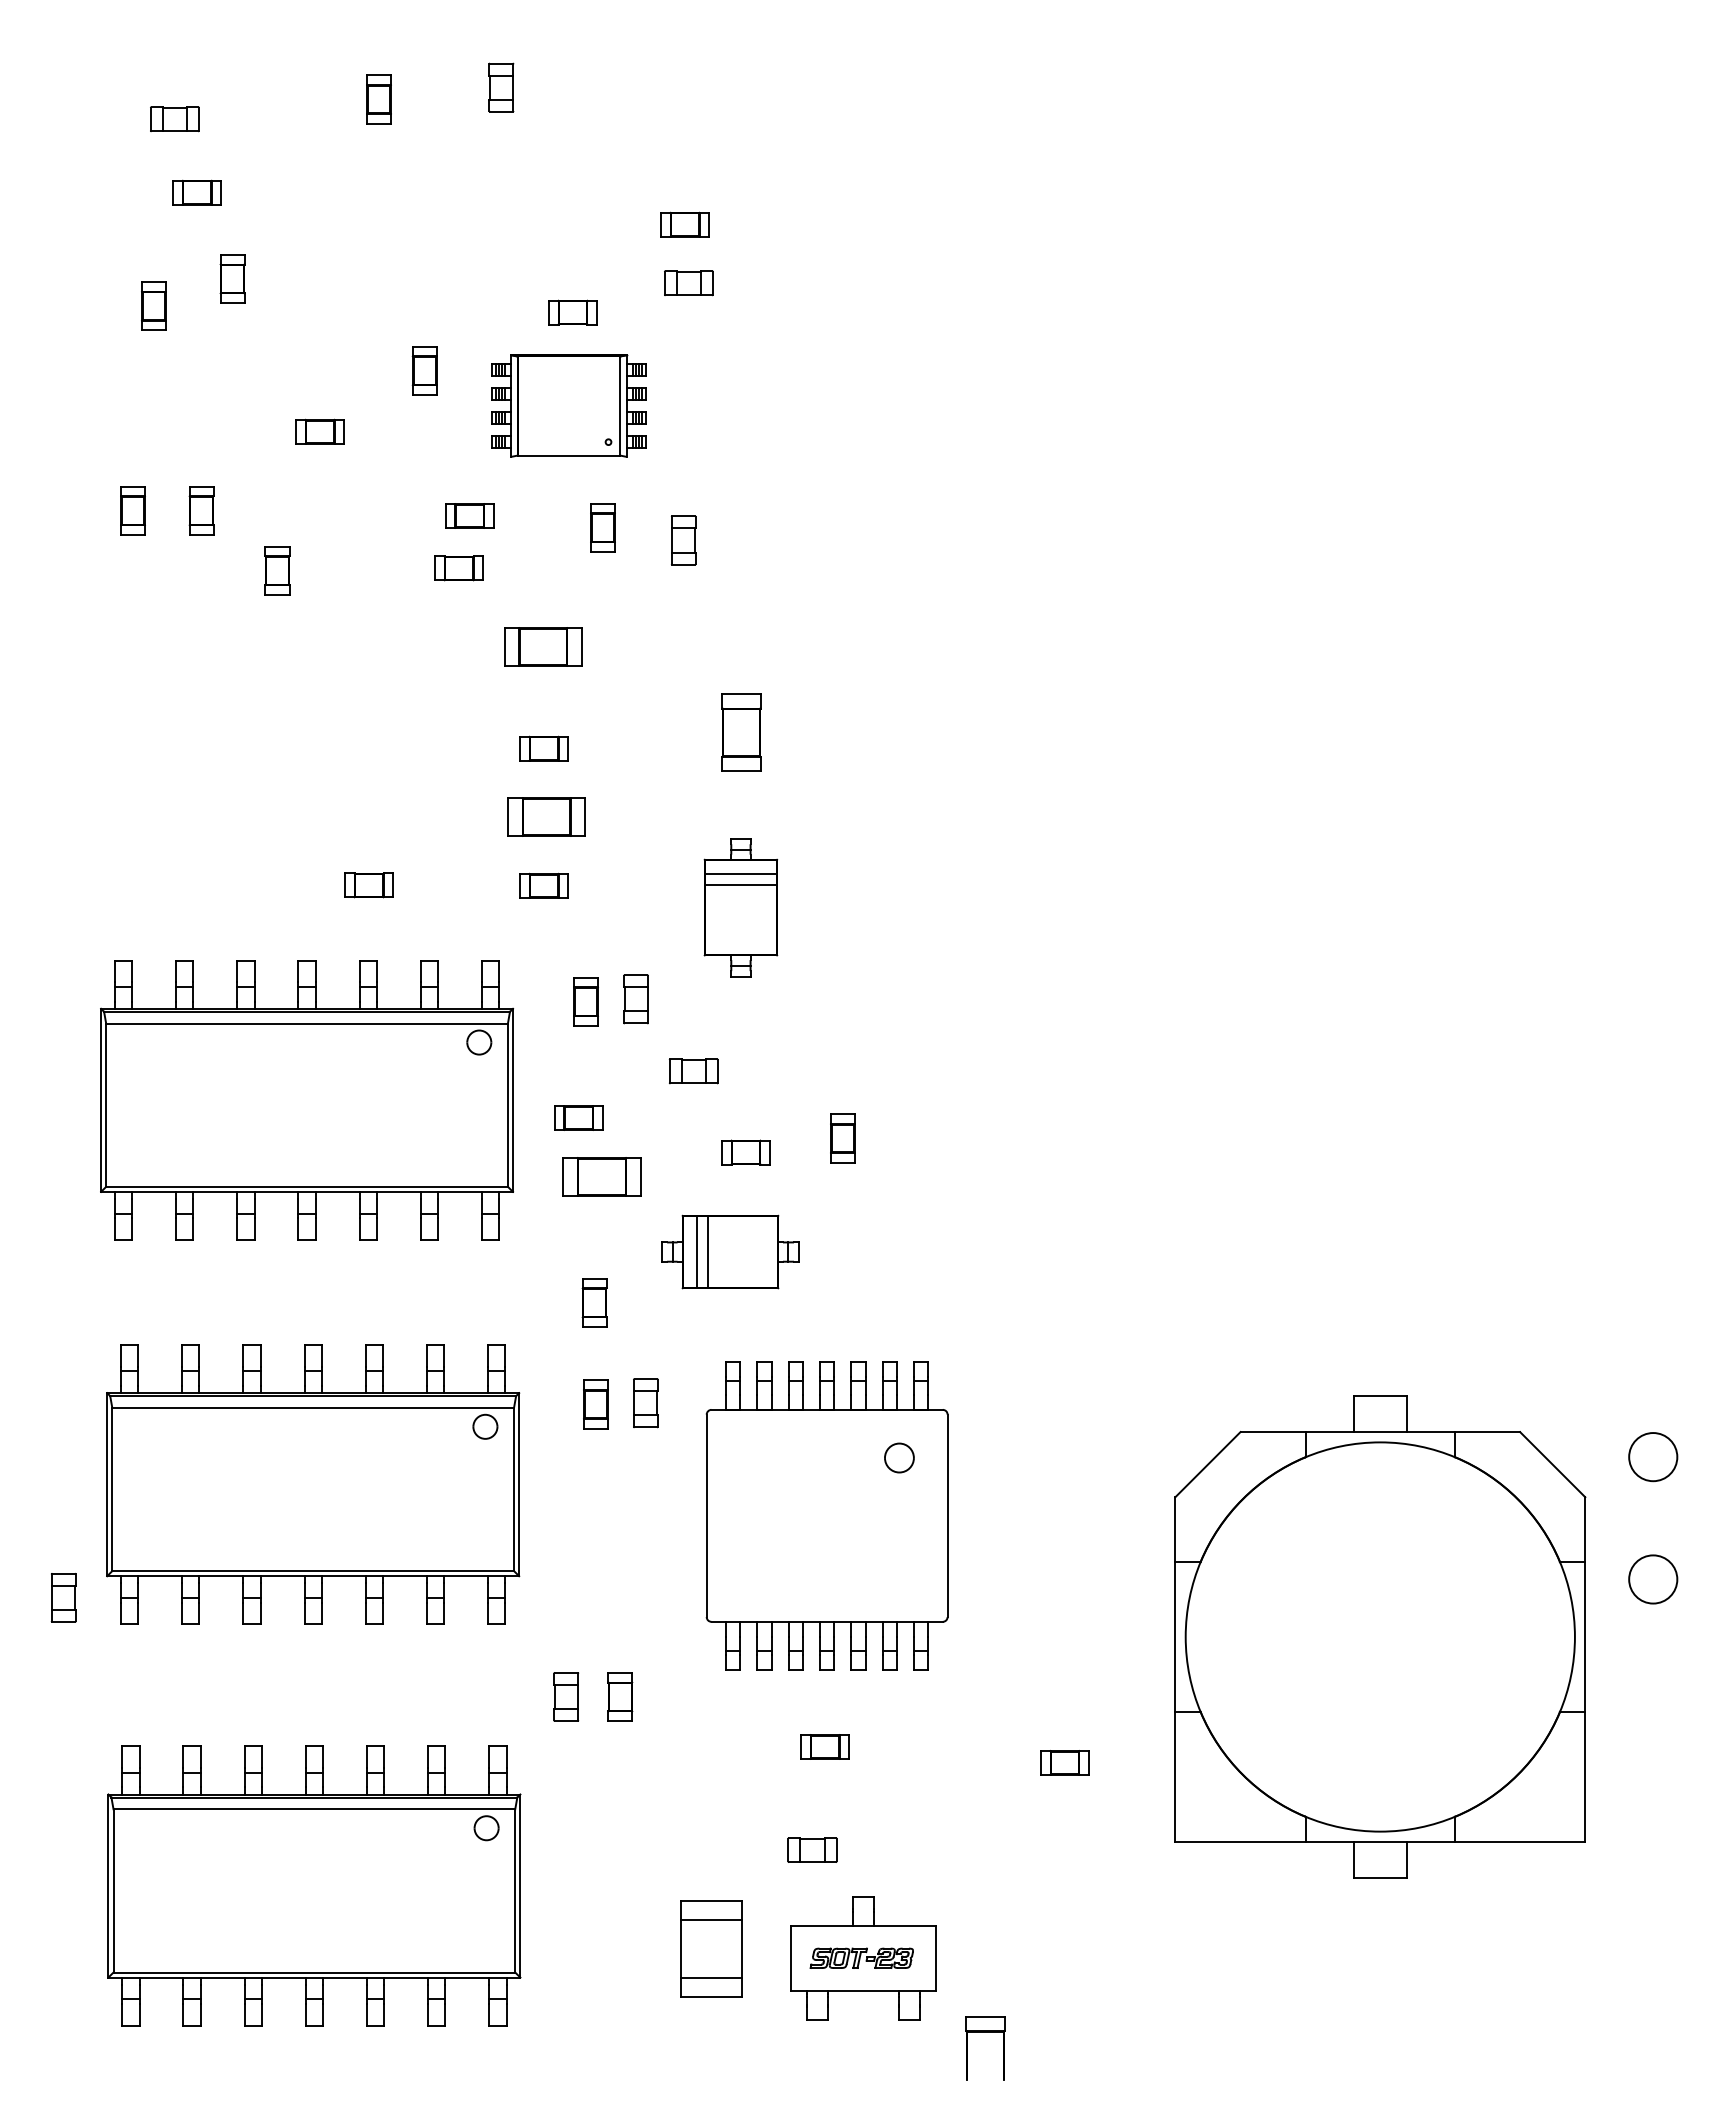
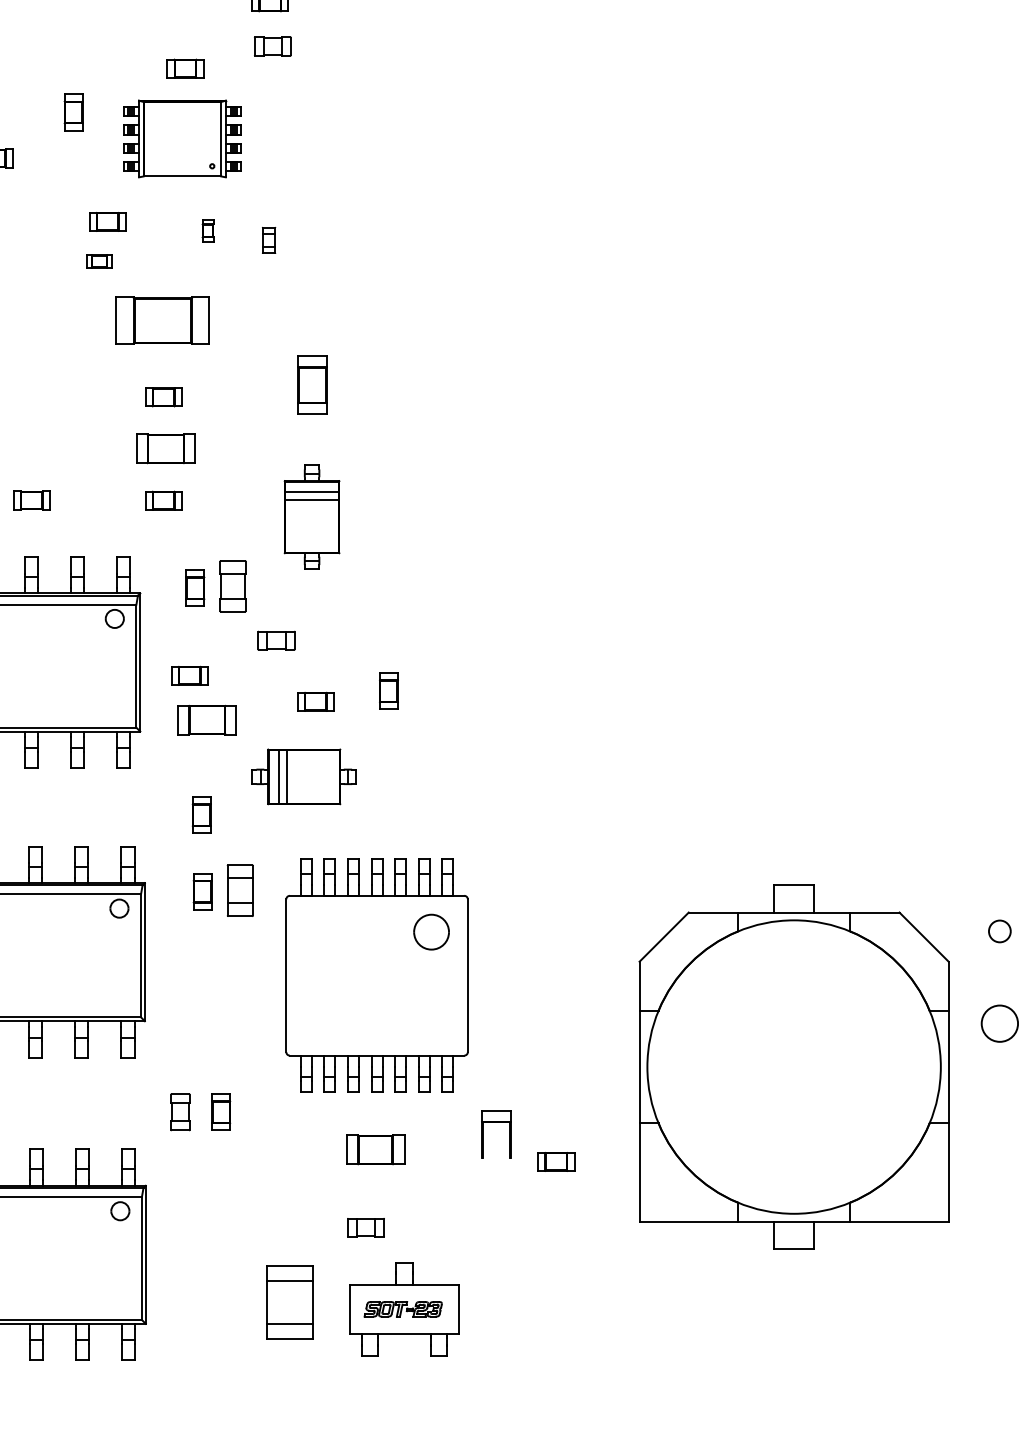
part: (602, 527) -> (207, 230), size x0.6
part: (683, 540) -> (268, 240), size x0.7
part: (458, 568) -> (99, 261), size x0.7
part: (543, 646) -> (163, 320), size x1.6
part: (635, 999) -> (232, 586), size x1.4
part: (645, 1403) -> (240, 891), size x1.4
part: (899, 1457) -> (431, 931), size x1.6
circle: (1653, 1457) -> (1000, 931), size x0.6
part: (824, 1746) -> (375, 1149), size x1.6
part: (985, 2032) -> (496, 1122), moved

